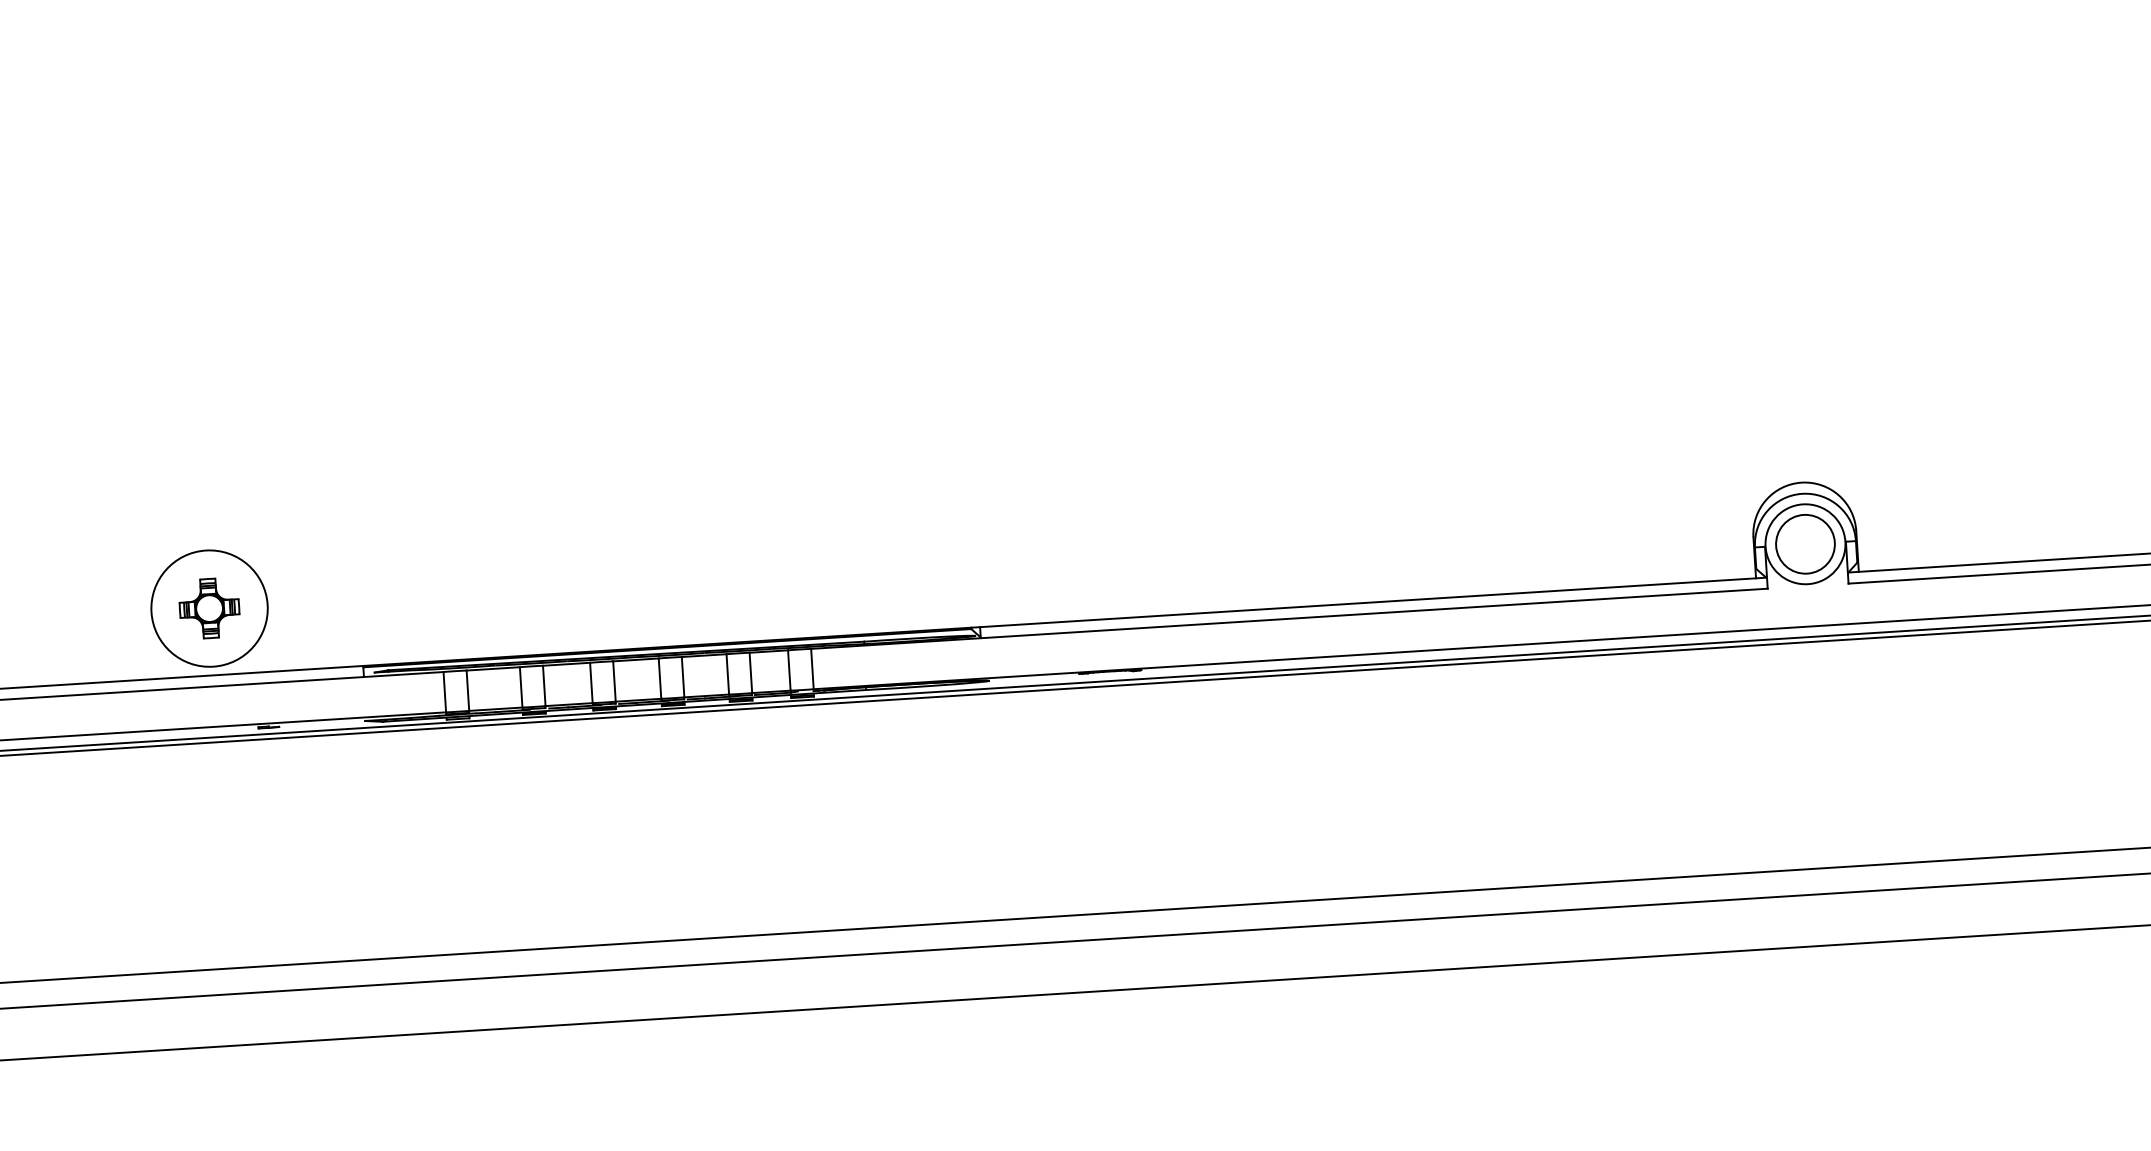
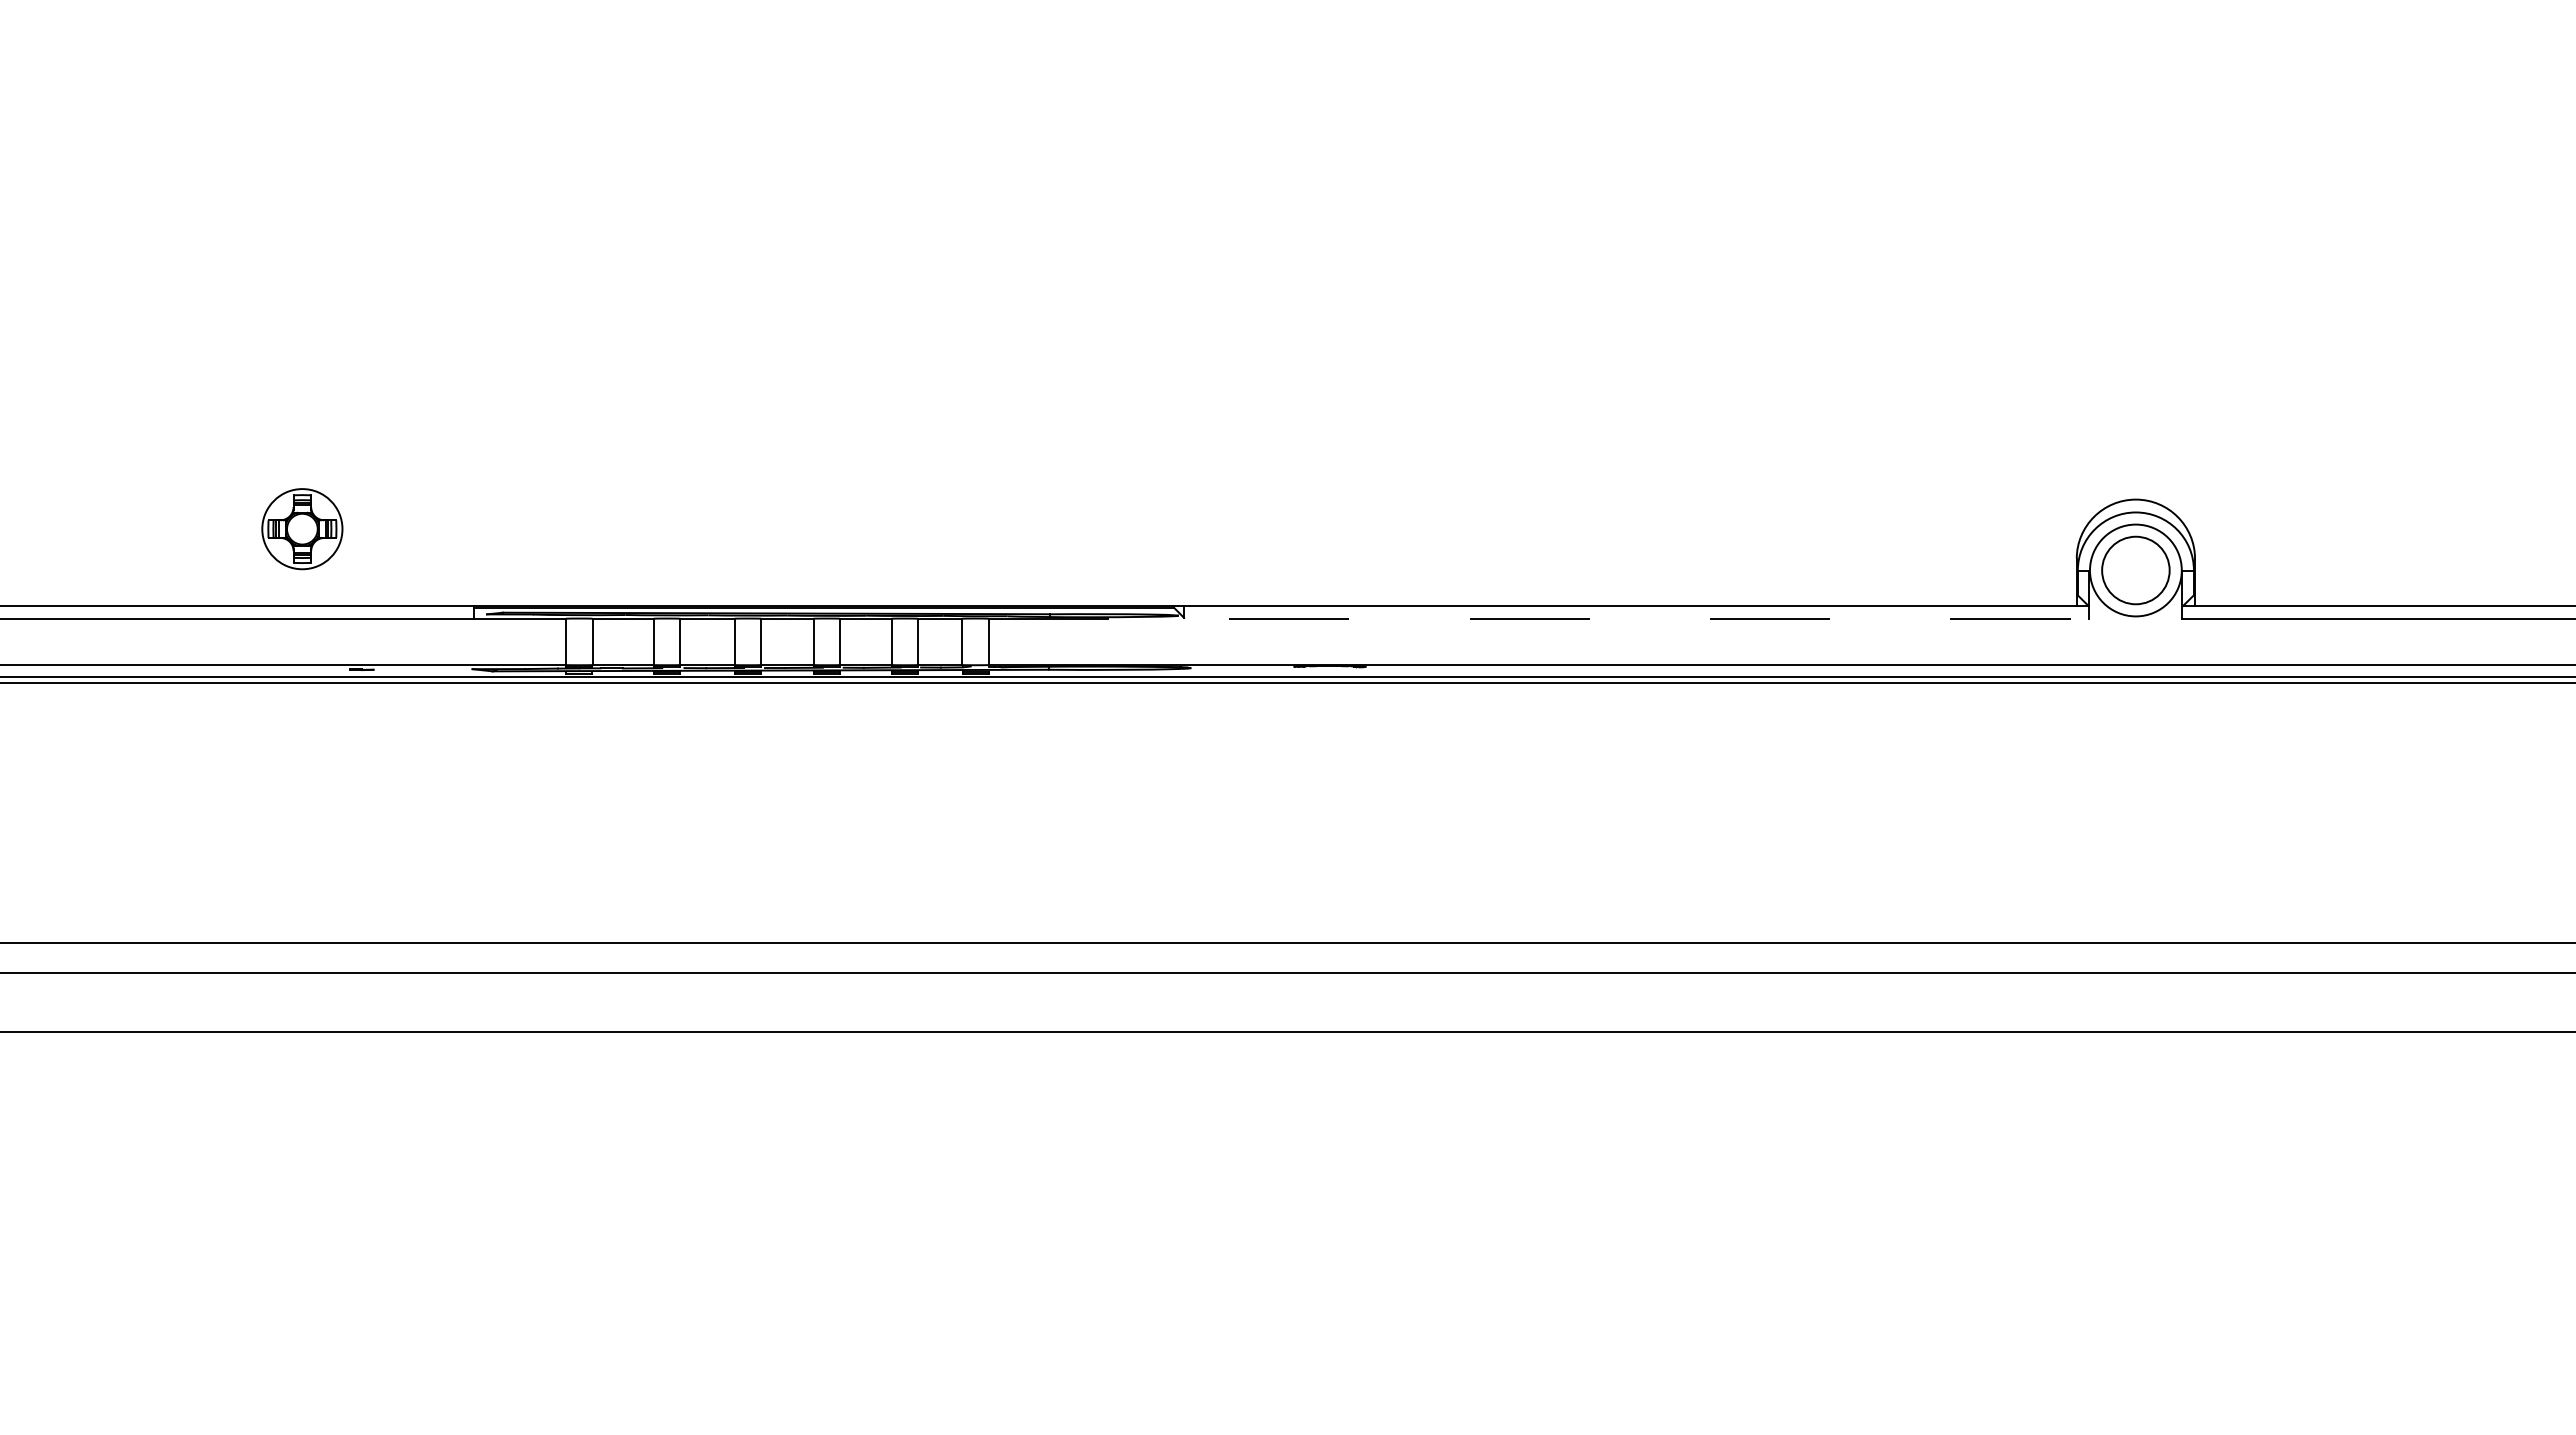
circle: (209, 608) -> (302, 528), size x0.6
line: (1289, 618) -> (1539, 618), solid -> dashed

